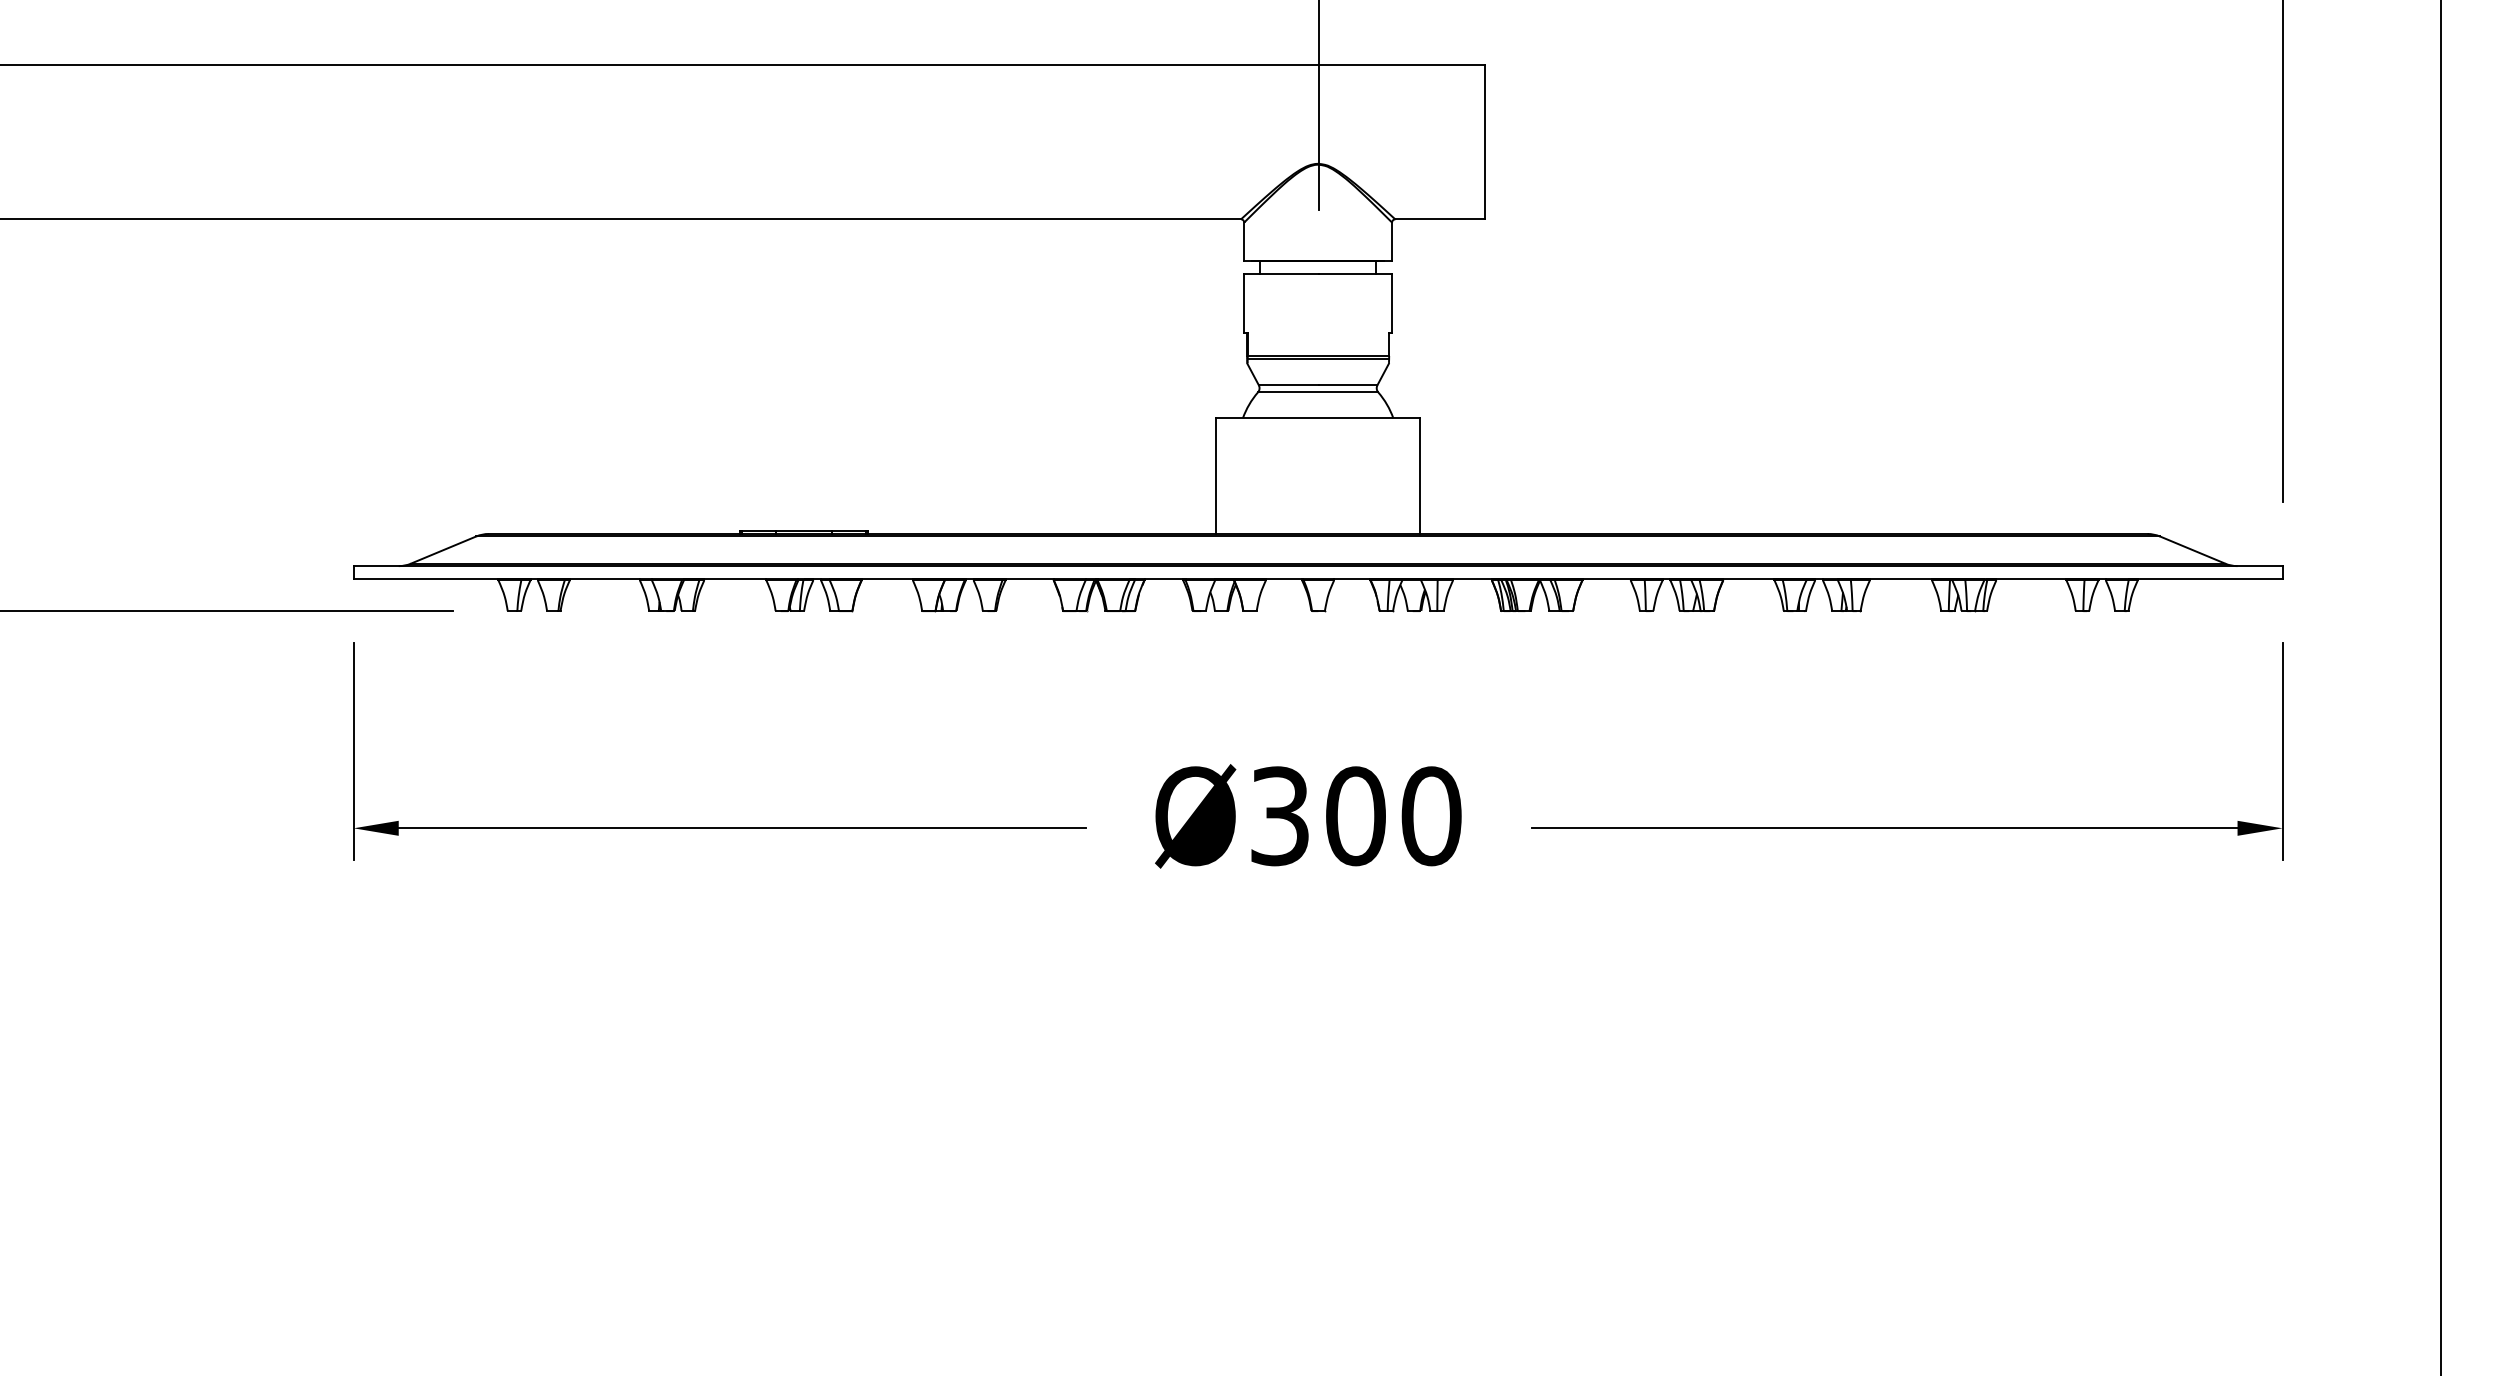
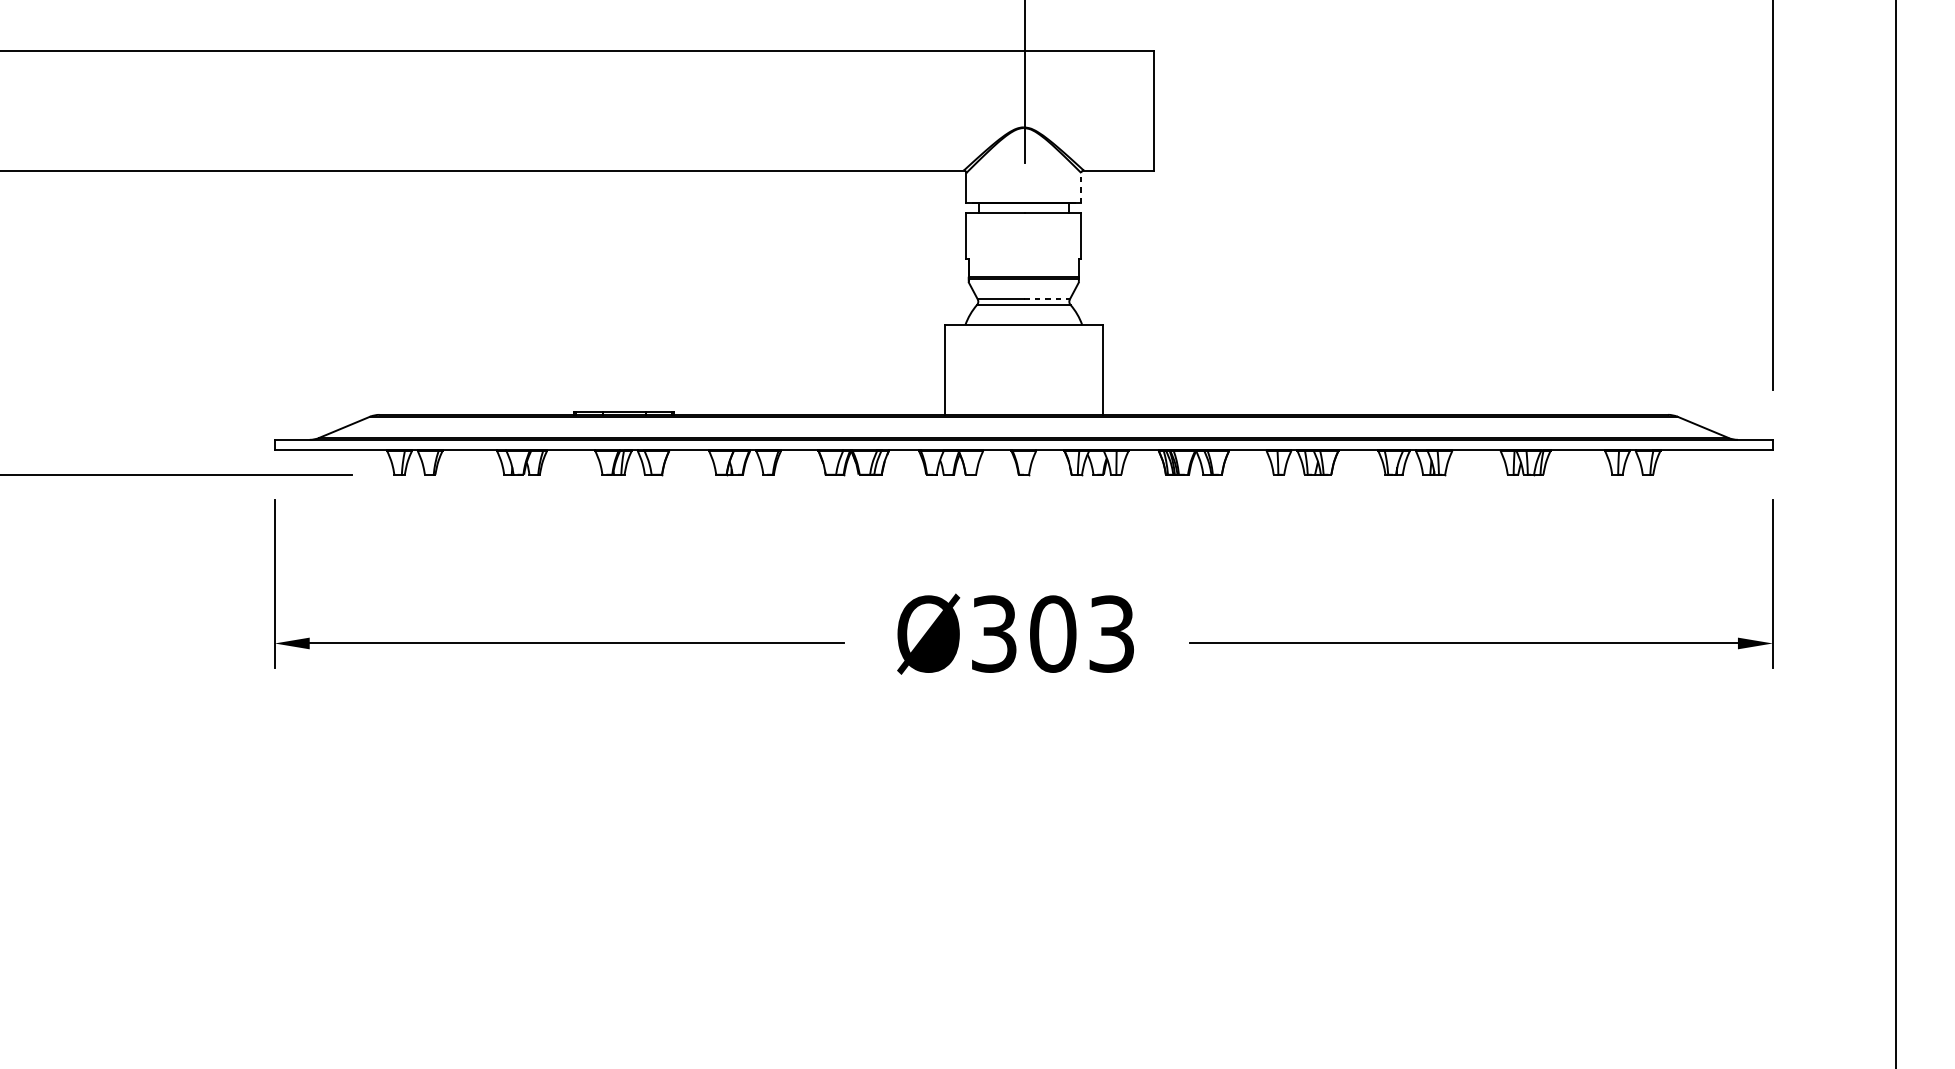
line: (1392, 241) -> (1081, 187), solid -> dashed
line: (1348, 385) -> (1047, 299), solid -> dashed
text: (1431, 816) -> (1111, 634), Ø300 -> Ø303

